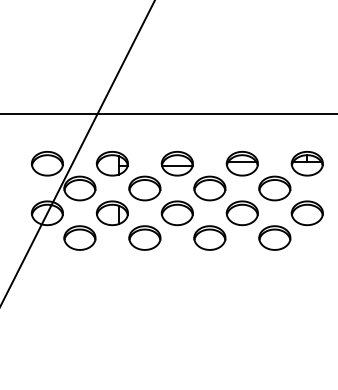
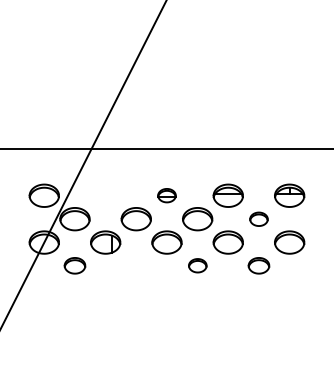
part: (112, 163) -> (105, 195), removed
part: (176, 163) -> (166, 195), size x0.6
part: (274, 188) -> (258, 219), size x0.6
part: (79, 237) -> (74, 265), size x0.7
part: (144, 237) -> (135, 265), removed
part: (209, 237) -> (197, 265), size x0.6
part: (274, 237) -> (258, 265), size x0.7

